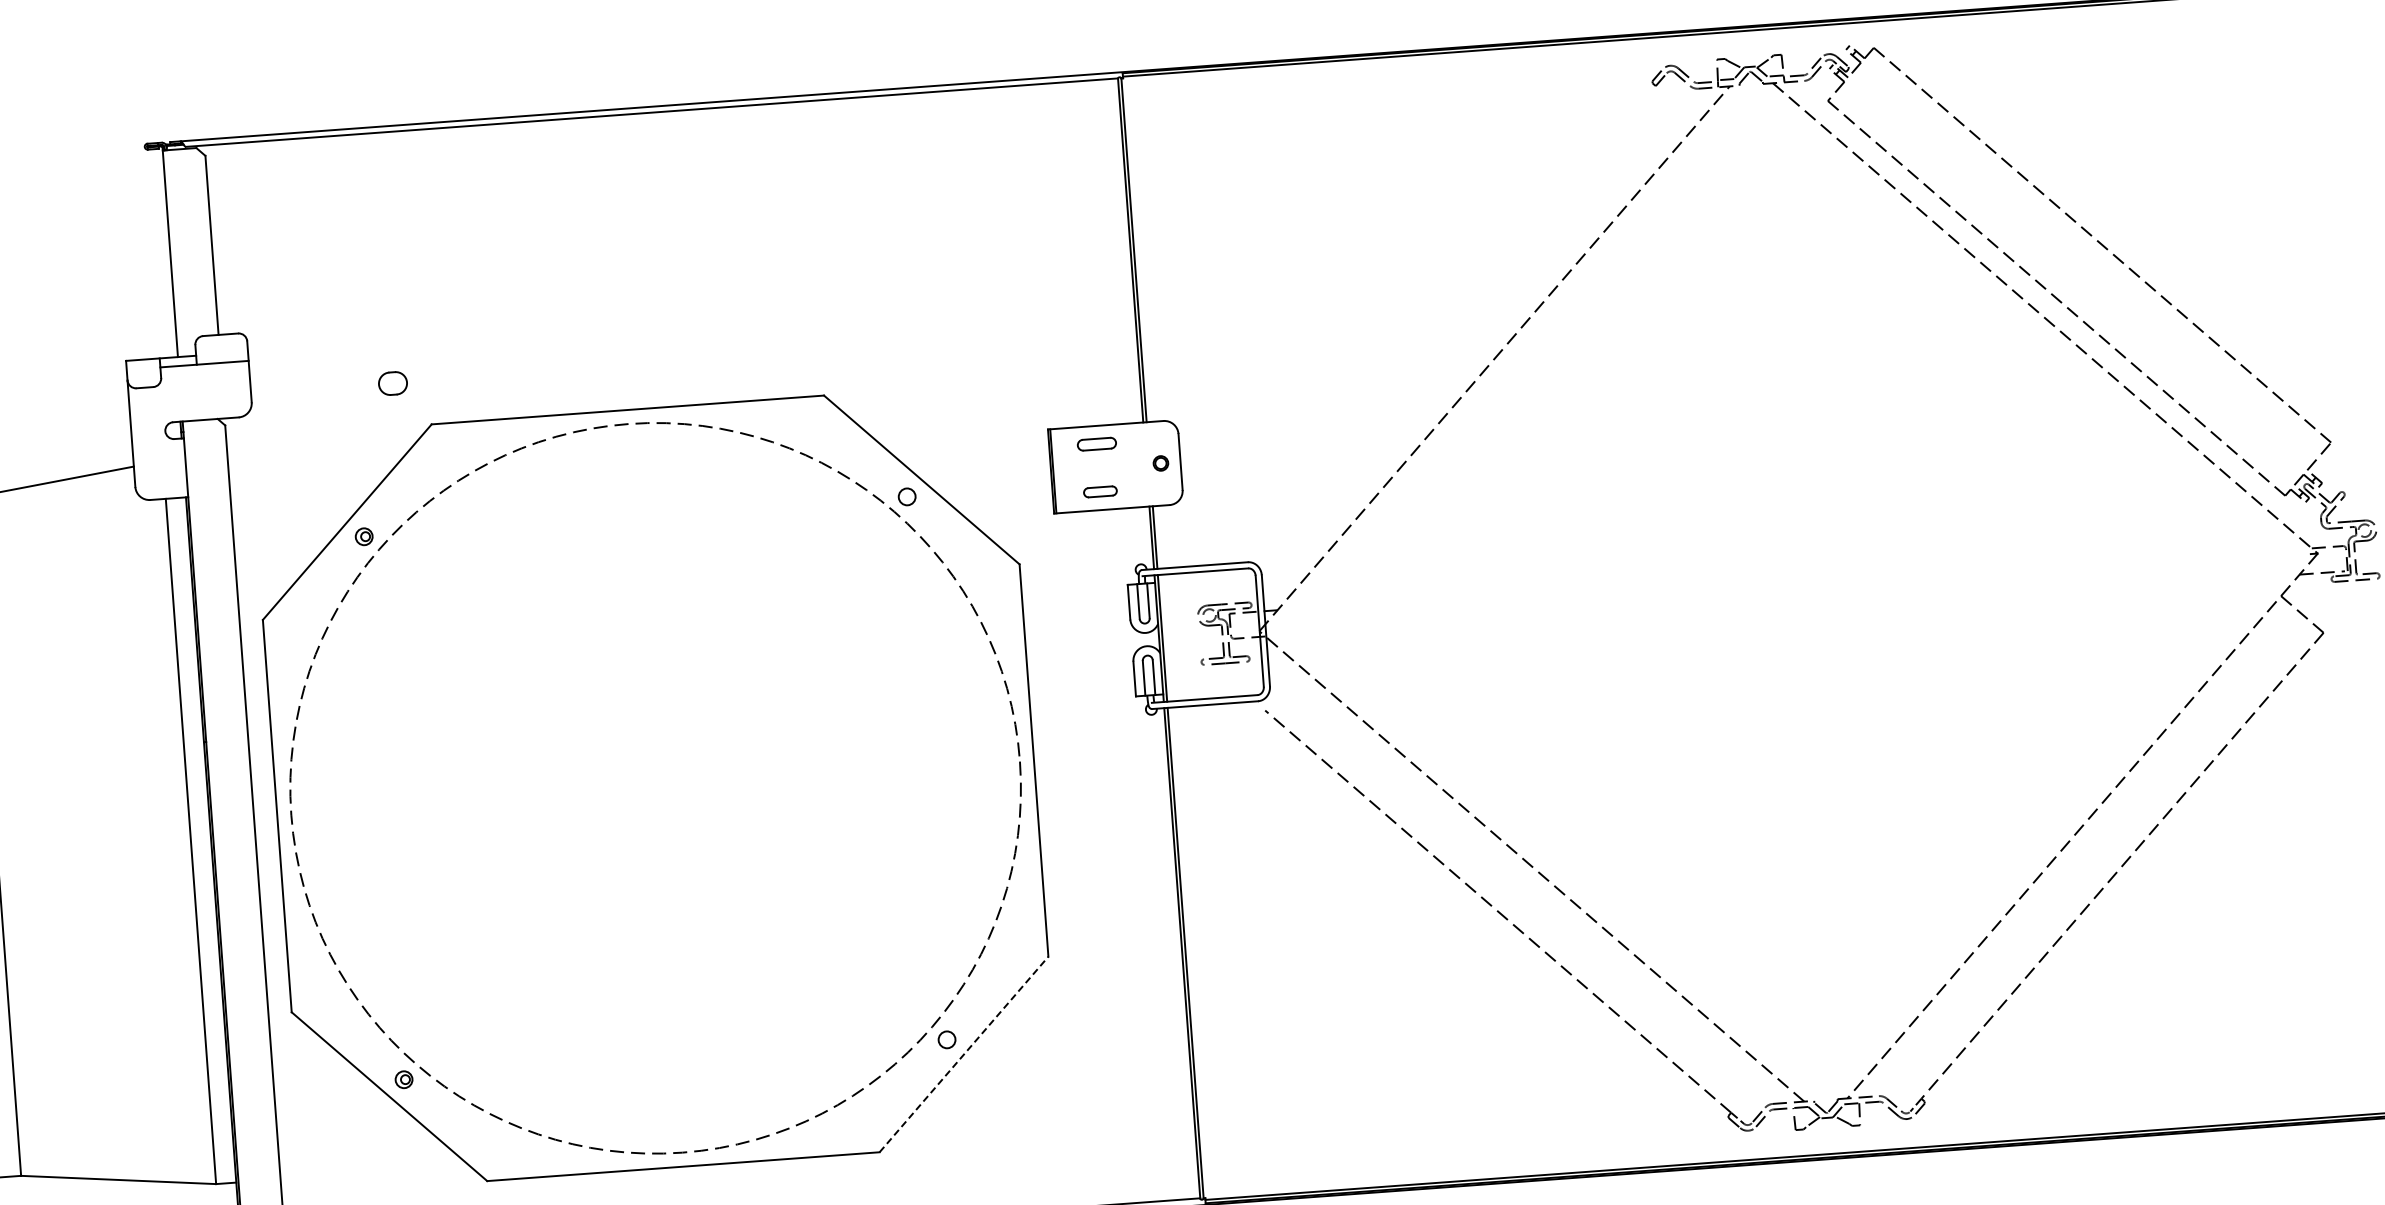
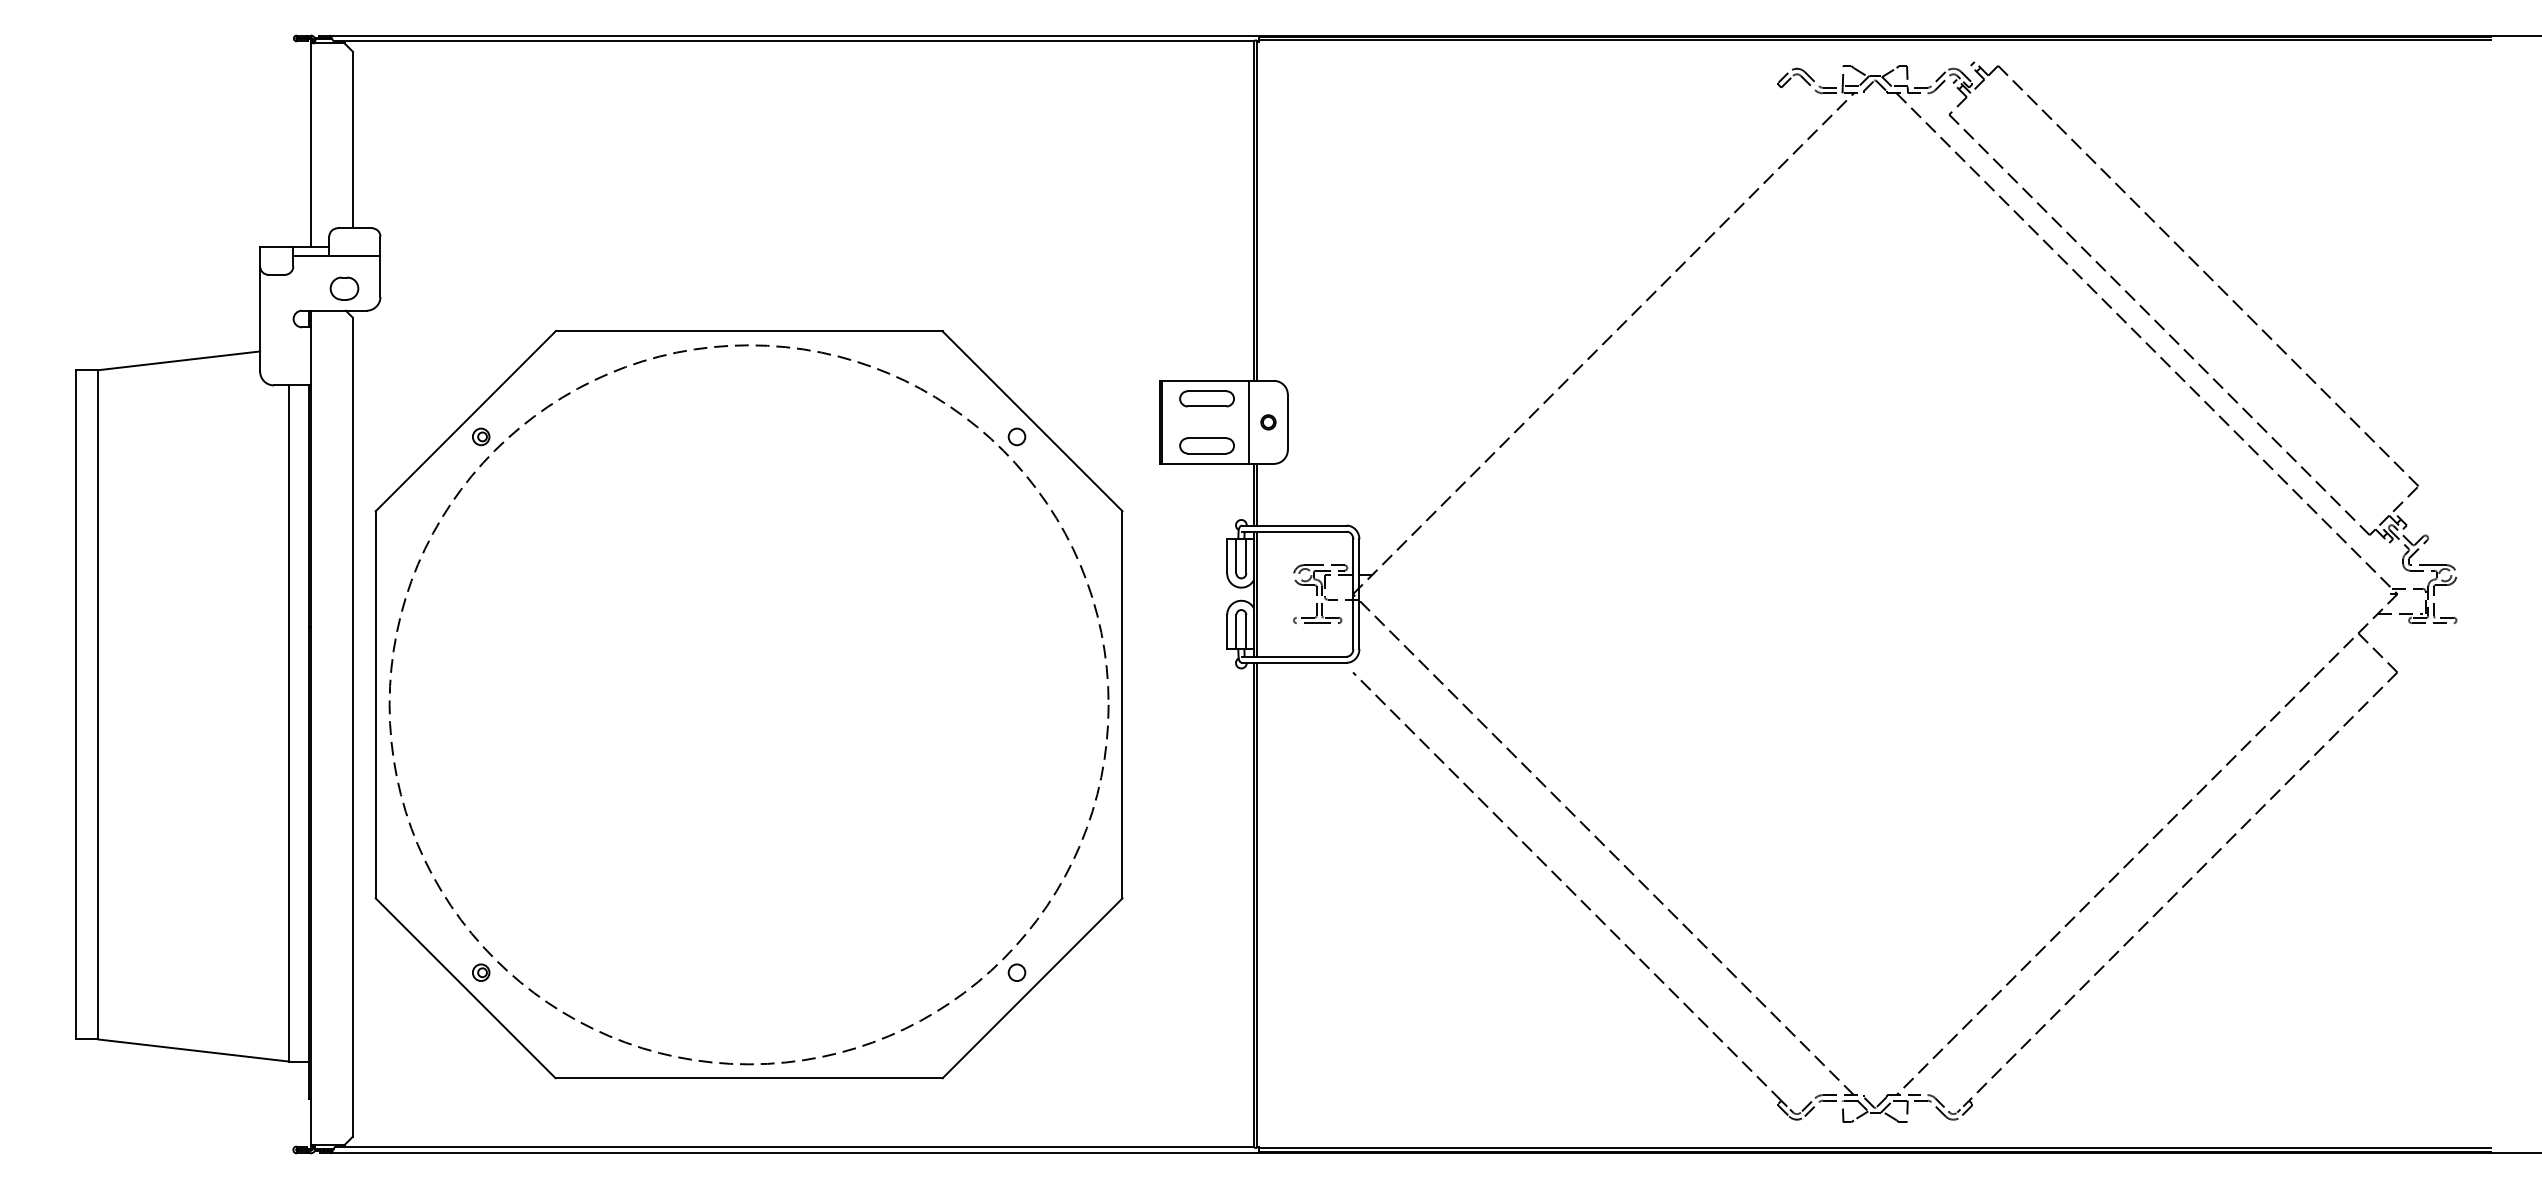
part: (392, 383) -> (344, 288), moved
part: (1096, 443) -> (1206, 398), size x1.43
line: (1140, 464) -> (1248, 421), added
part: (1099, 491) -> (1206, 445), size x1.67
line: (963, 1053) -> (1032, 987), dashed -> solid

